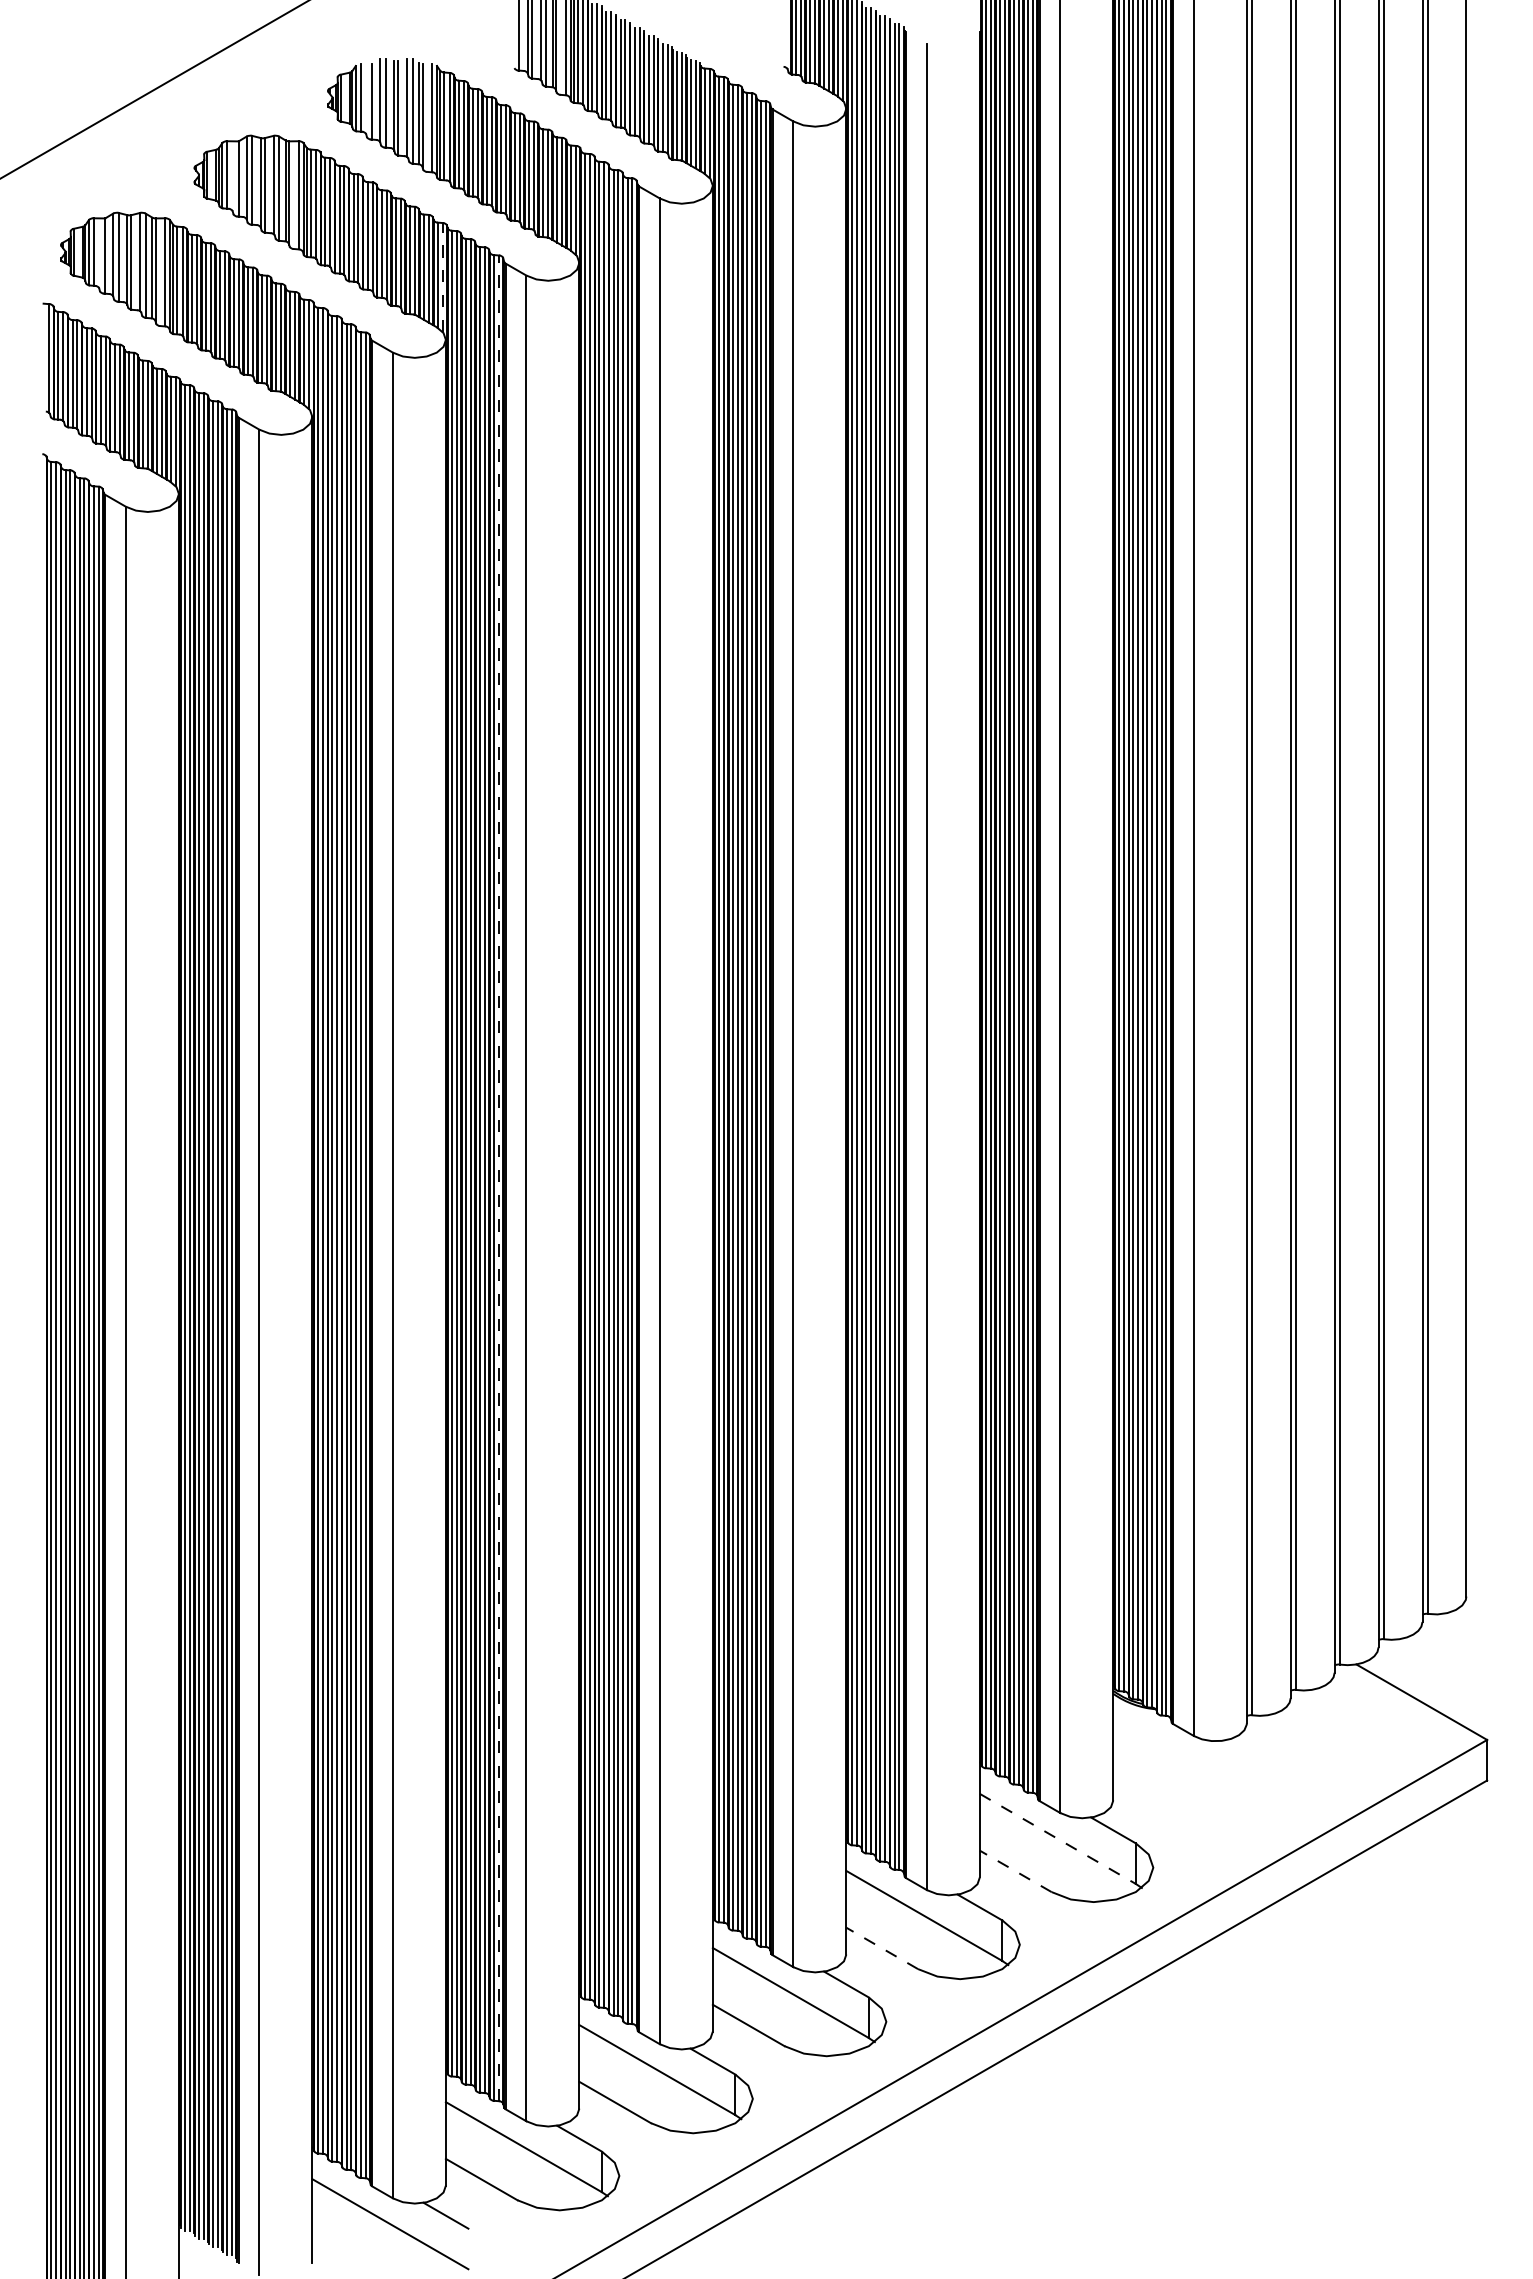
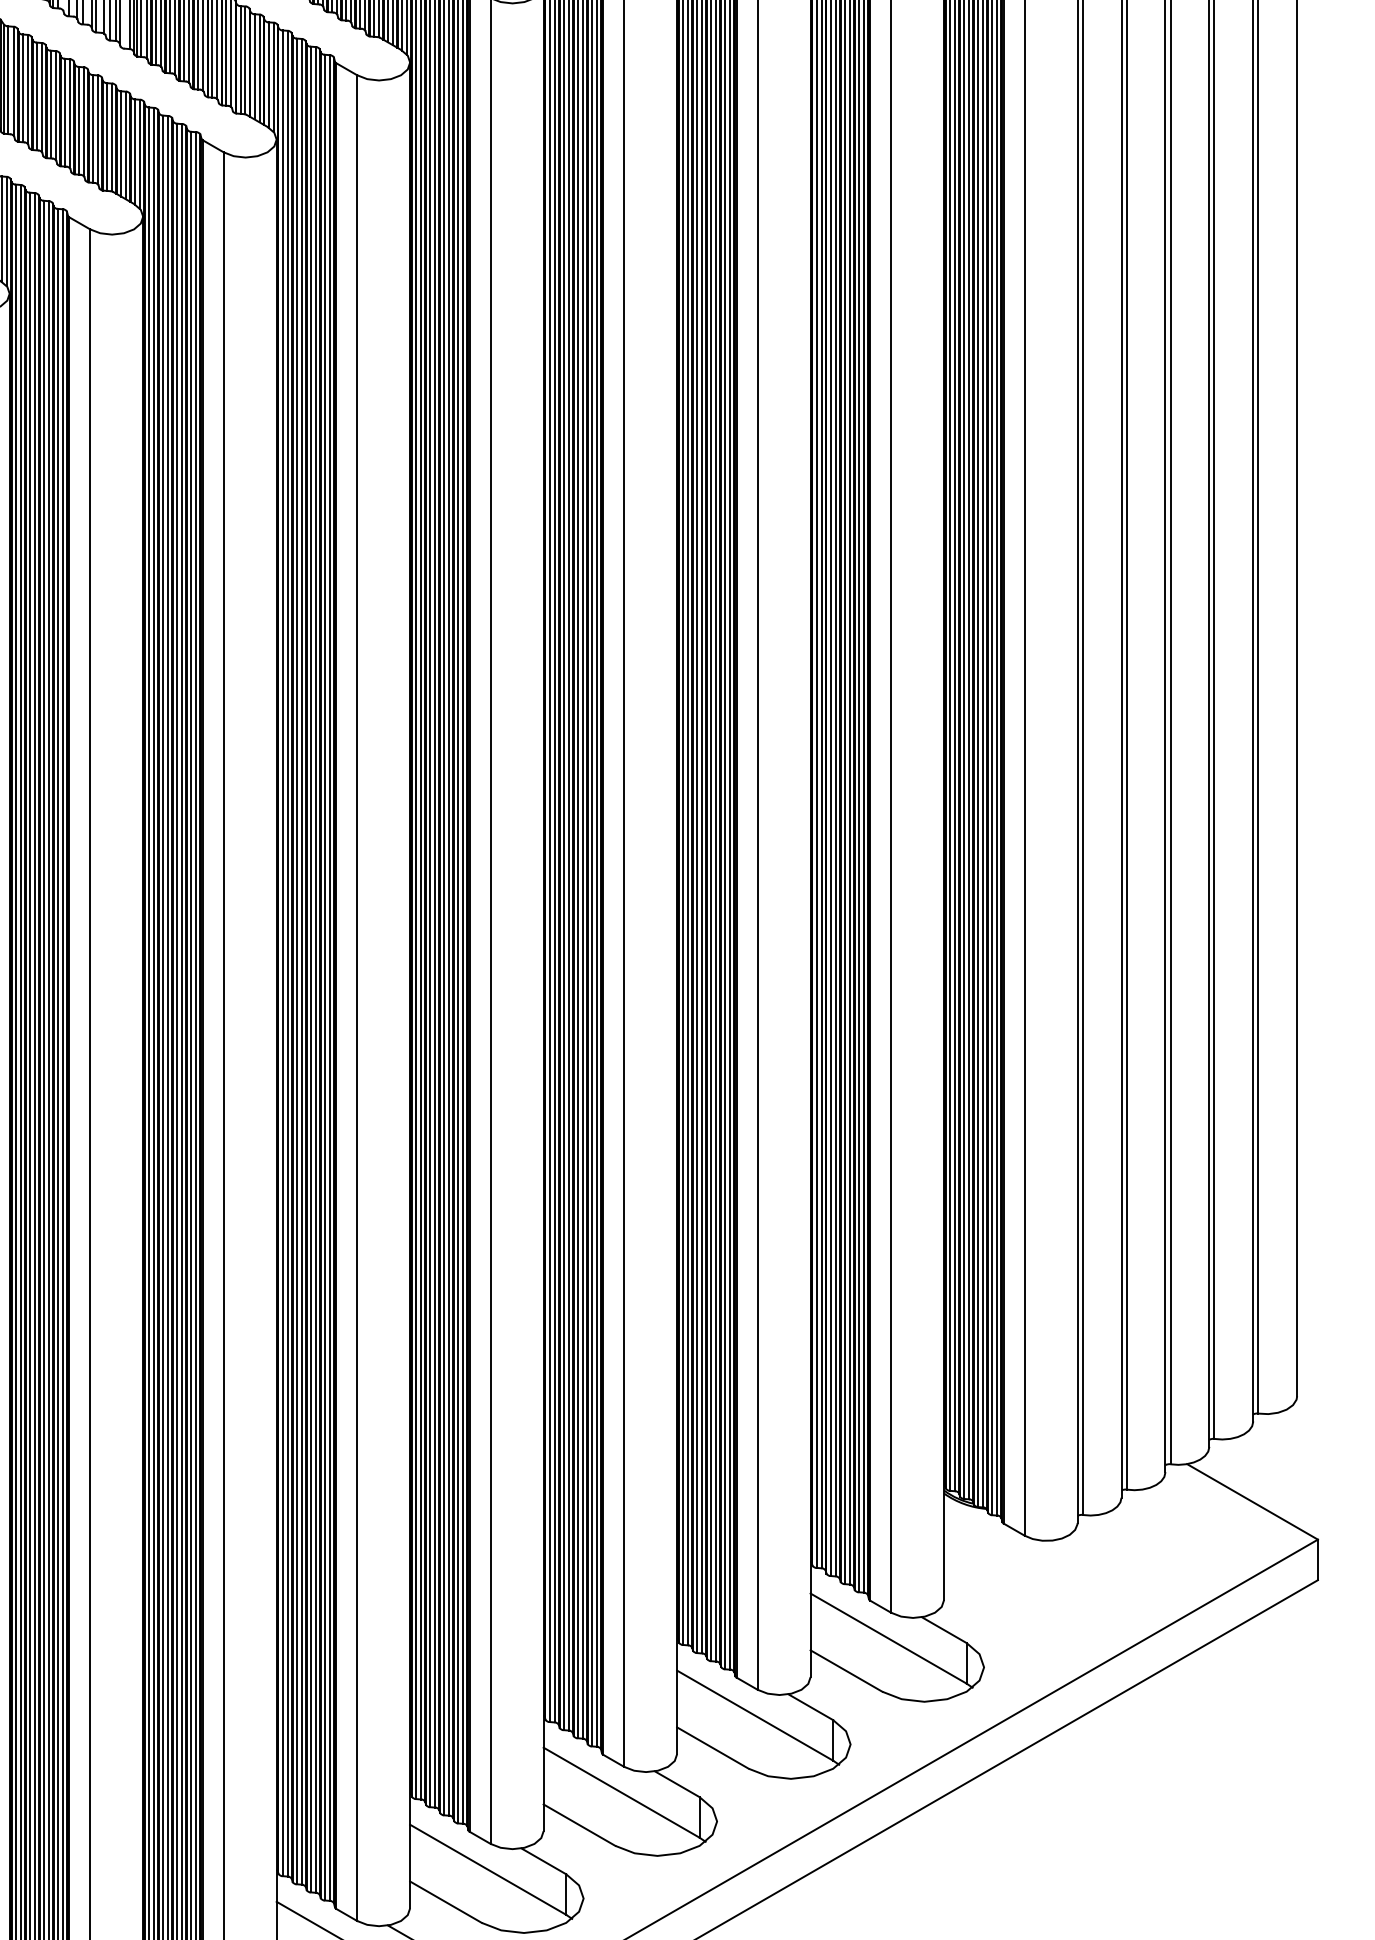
line: (442, 277) -> (273, 77), dashed -> solid
line: (498, 1178) -> (329, 978), dashed -> solid
line: (1058, 1839) -> (889, 1639), dashed -> solid
line: (1015, 1871) -> (846, 1671), dashed -> solid
line: (881, 1948) -> (712, 1748), dashed -> solid

